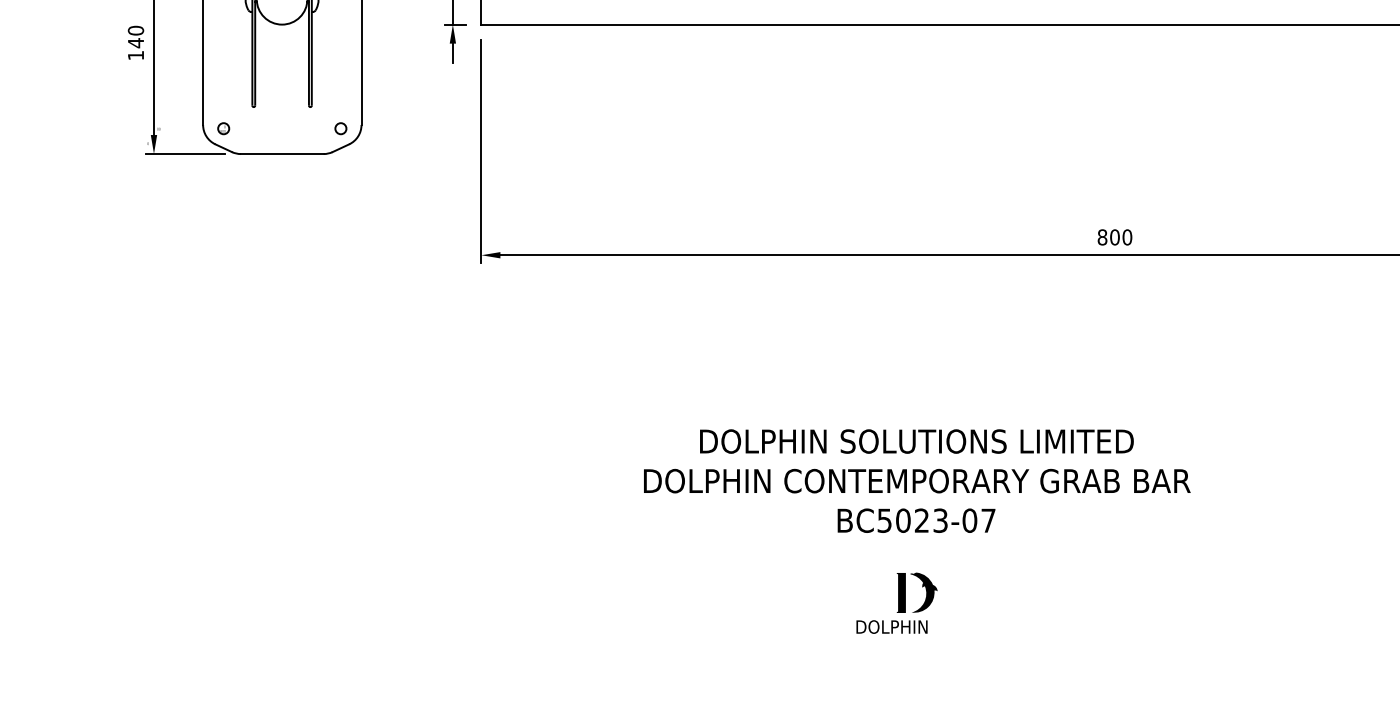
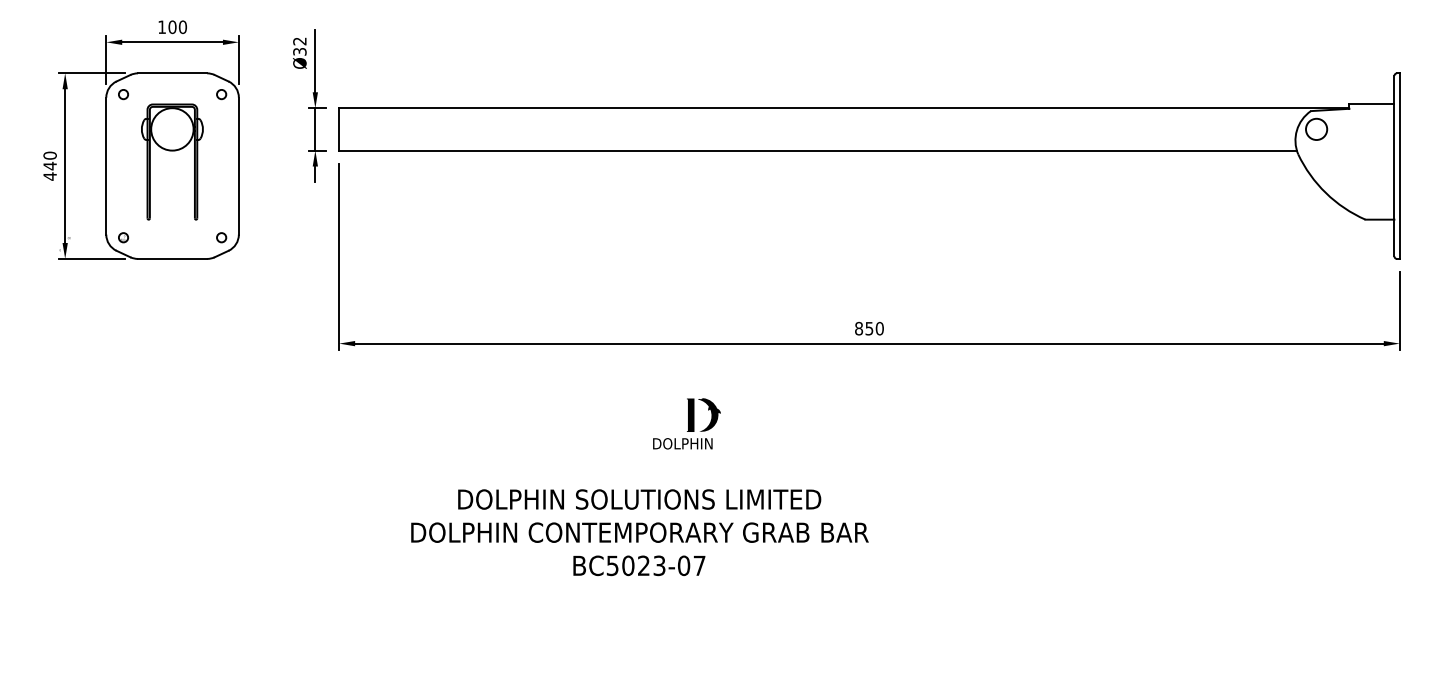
text: (135, 55) -> (49, 176), 140 -> 440
text: (1115, 237) -> (869, 328), 800 -> 850
text: (916, 480) -> (639, 532), moved
text: (896, 602) -> (686, 423), moved

